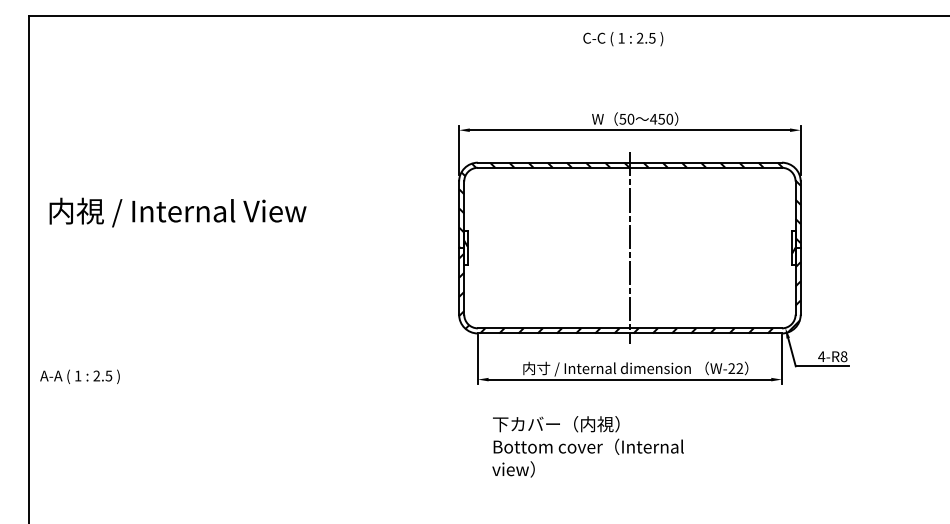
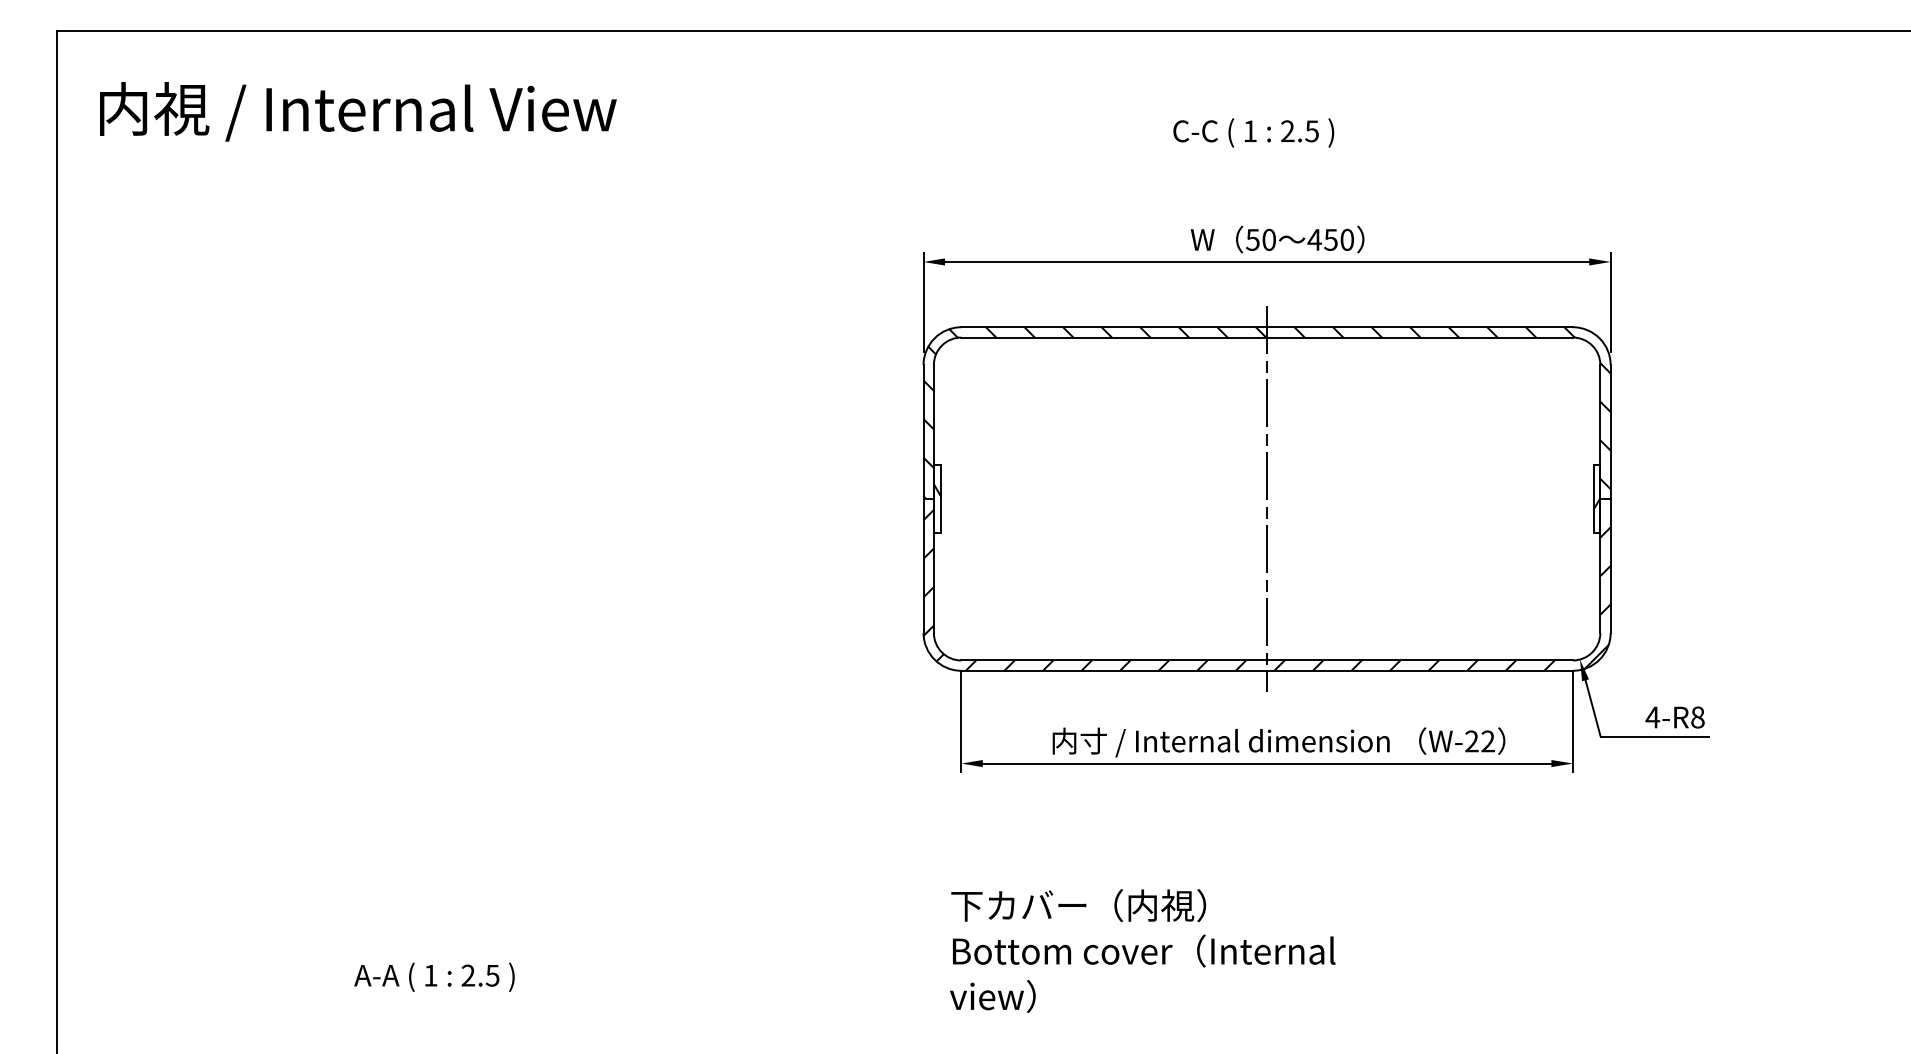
text: (623, 39) -> (1254, 133), moved
text: (177, 212) -> (357, 111), moved
text: (79, 376) -> (433, 976), moved
text: (587, 446) -> (1141, 950), moved

